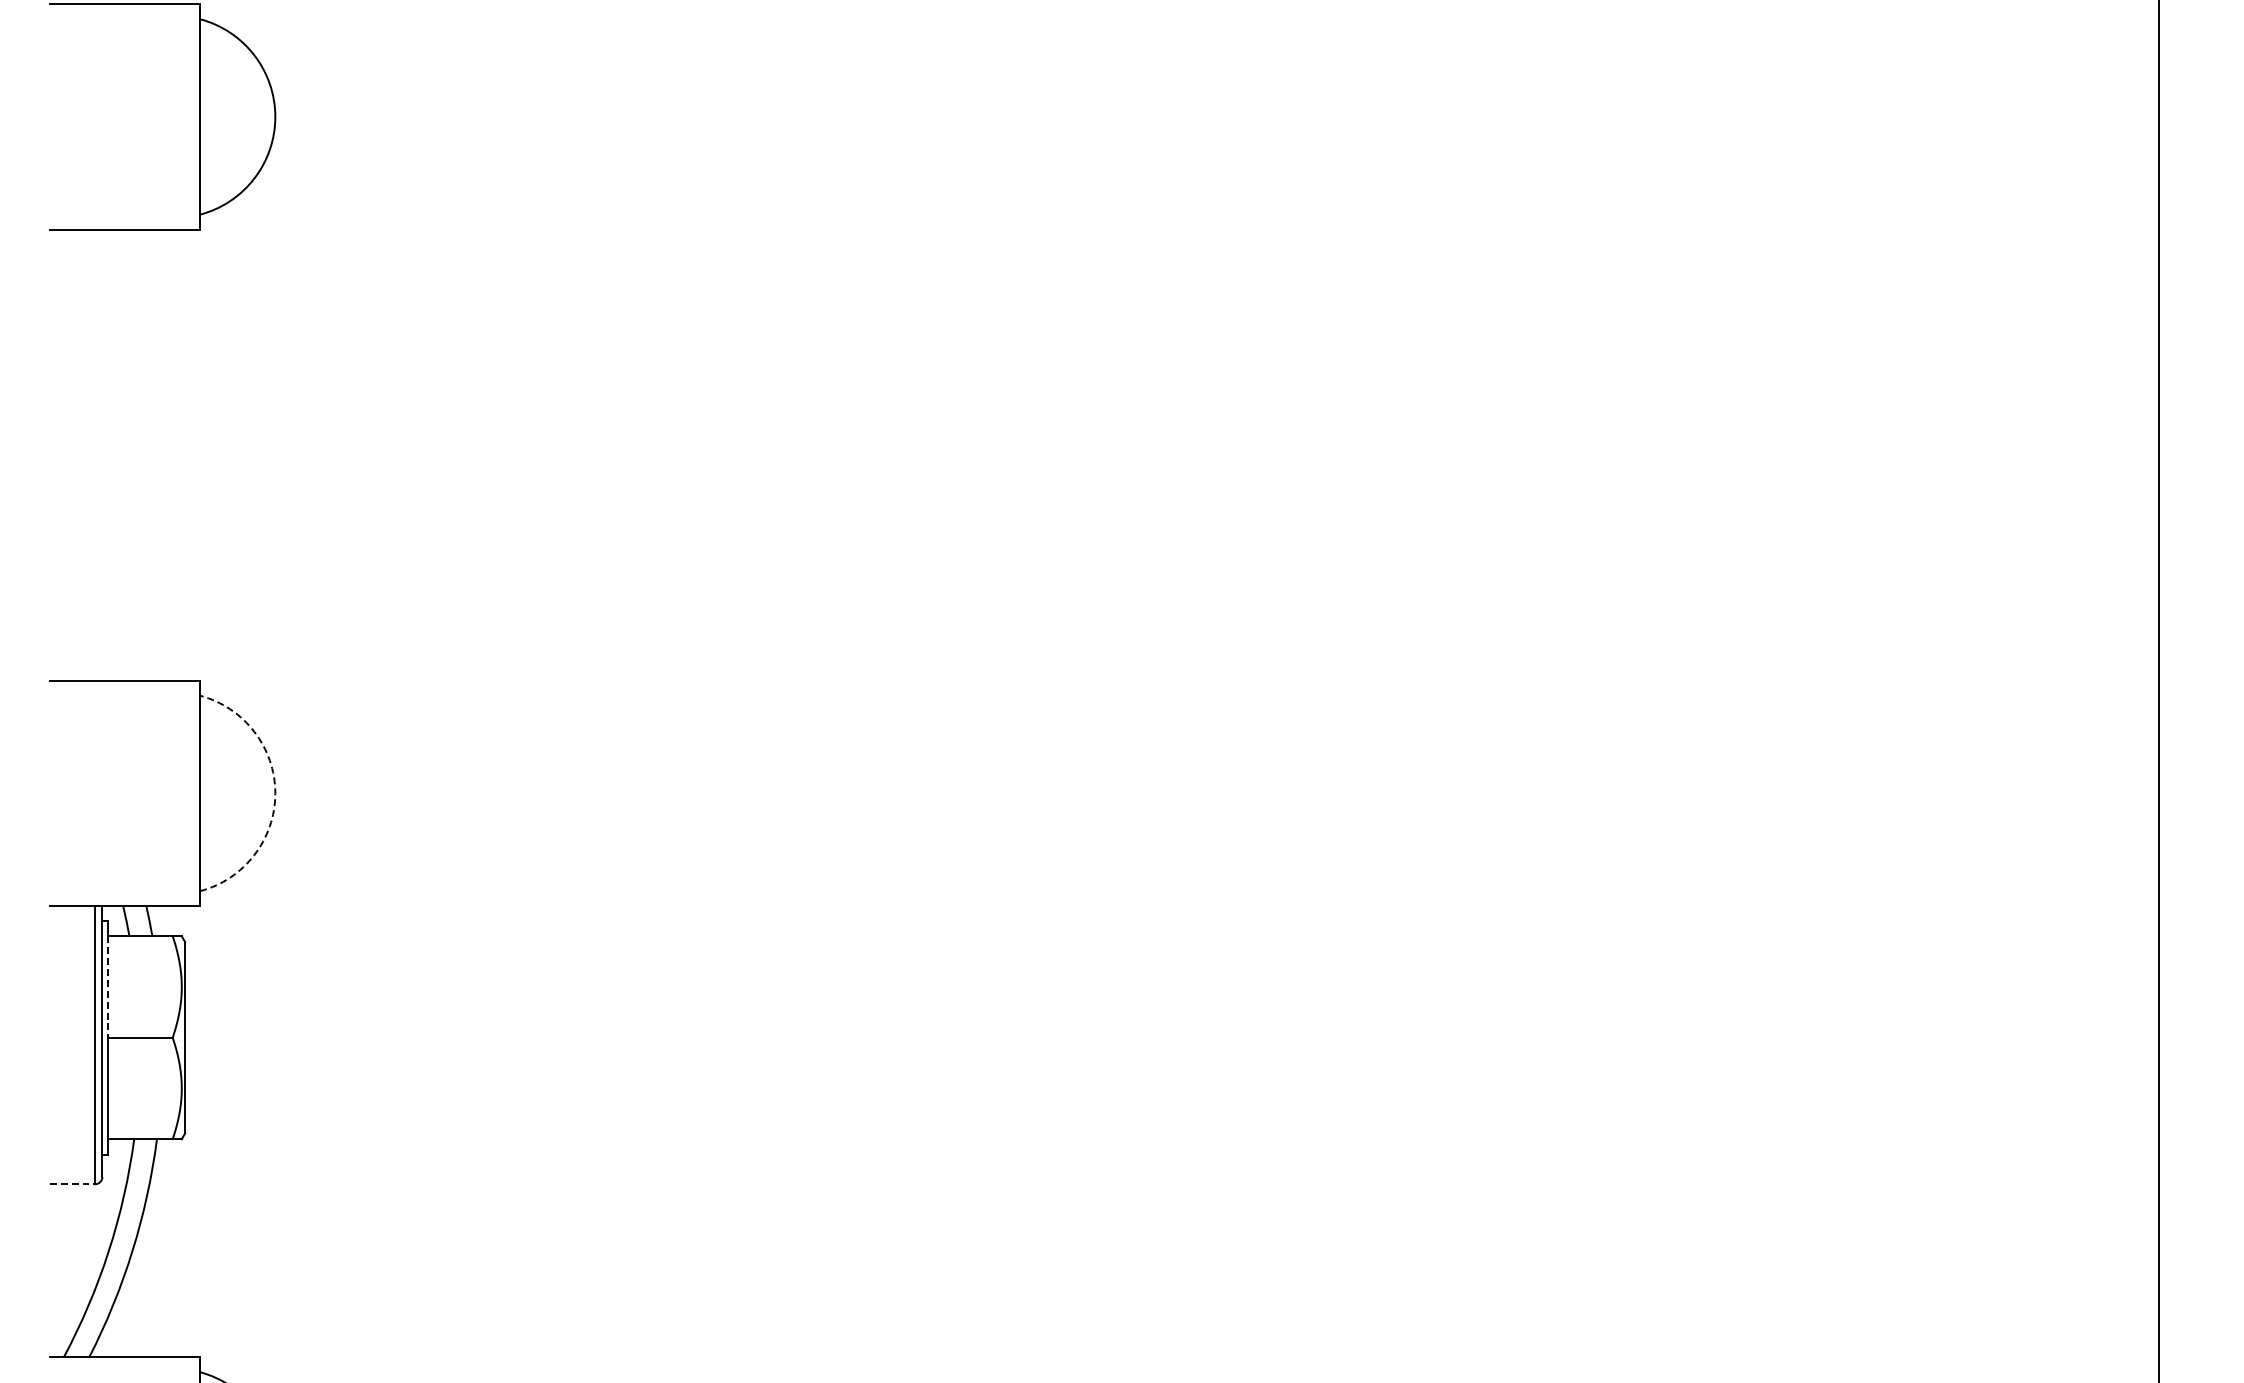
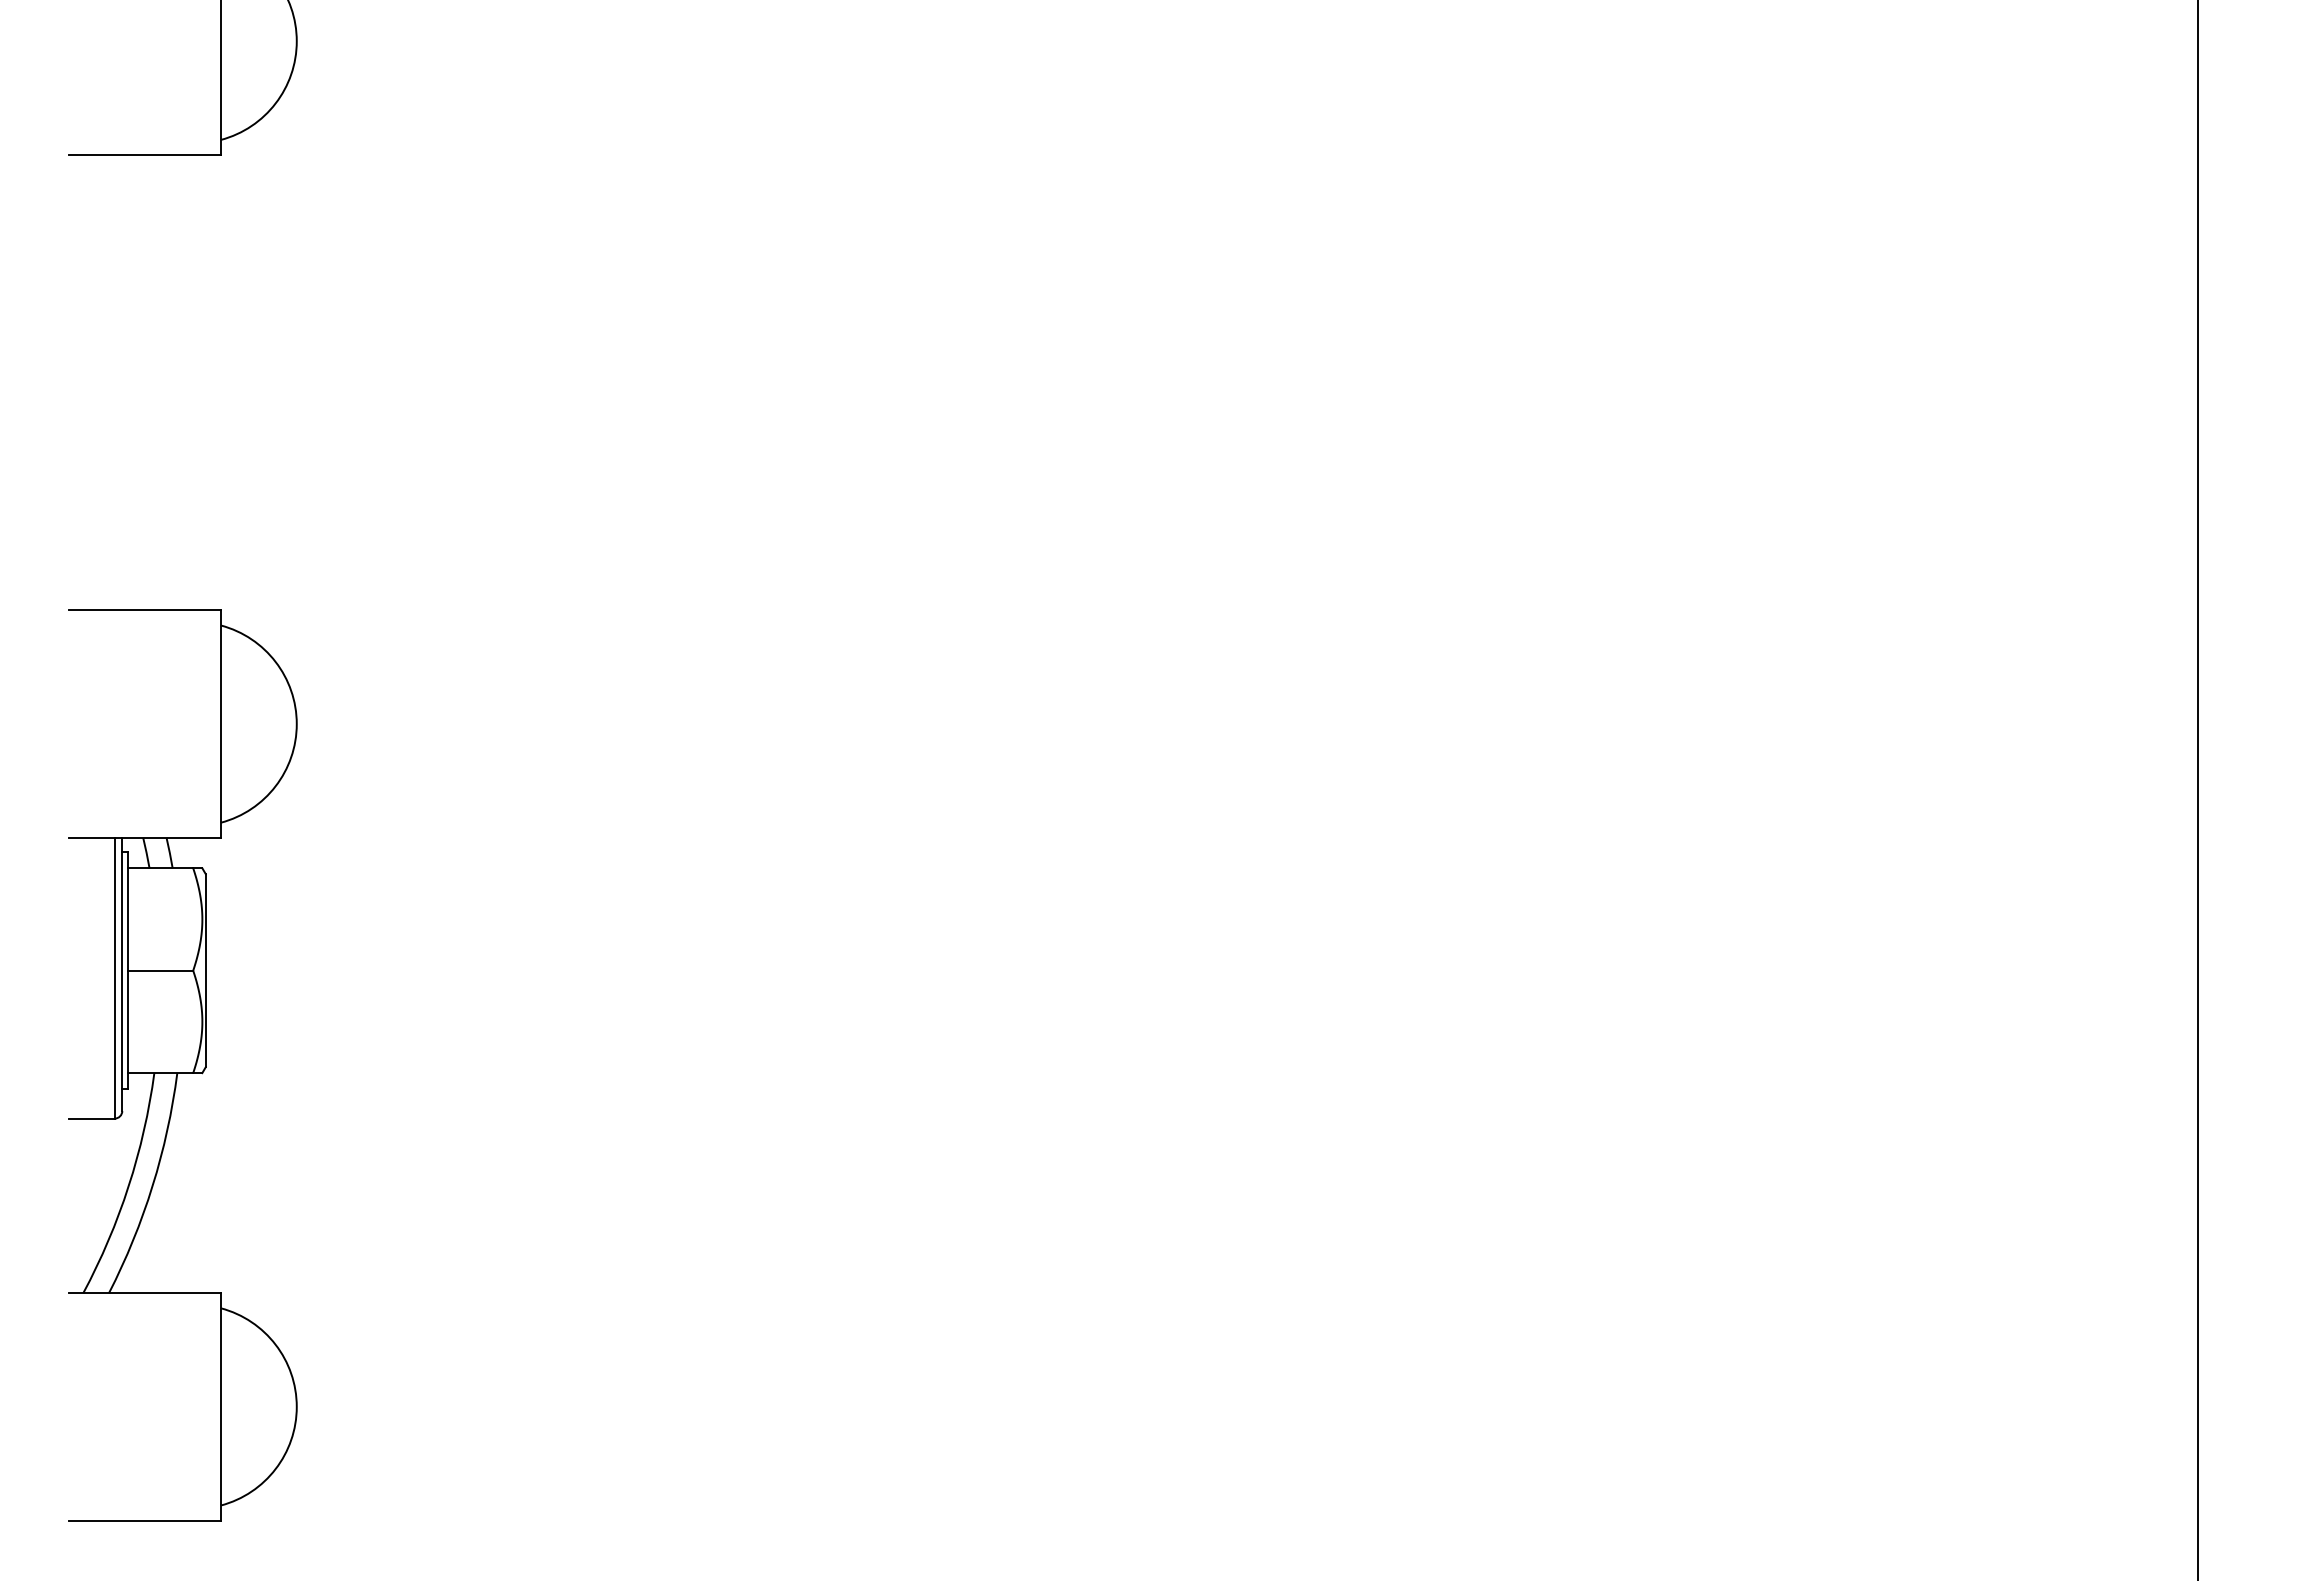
arc: (275, 793) -> (296, 724), dashed -> solid
line: (108, 987) -> (128, 919), dashed -> solid
line: (71, 1184) -> (91, 1118), dashed -> solid

